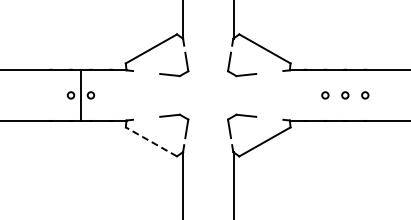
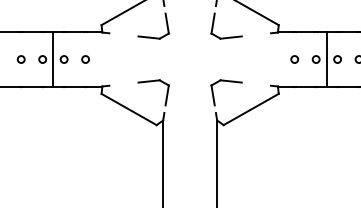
circle: (51, 95) -> (21, 59), added
circle: (110, 95) -> (85, 59), added
circle: (305, 95) -> (294, 59), added
line: (335, 95) -> (327, 59), added
line: (150, 141) -> (128, 109), dashed -> solid

